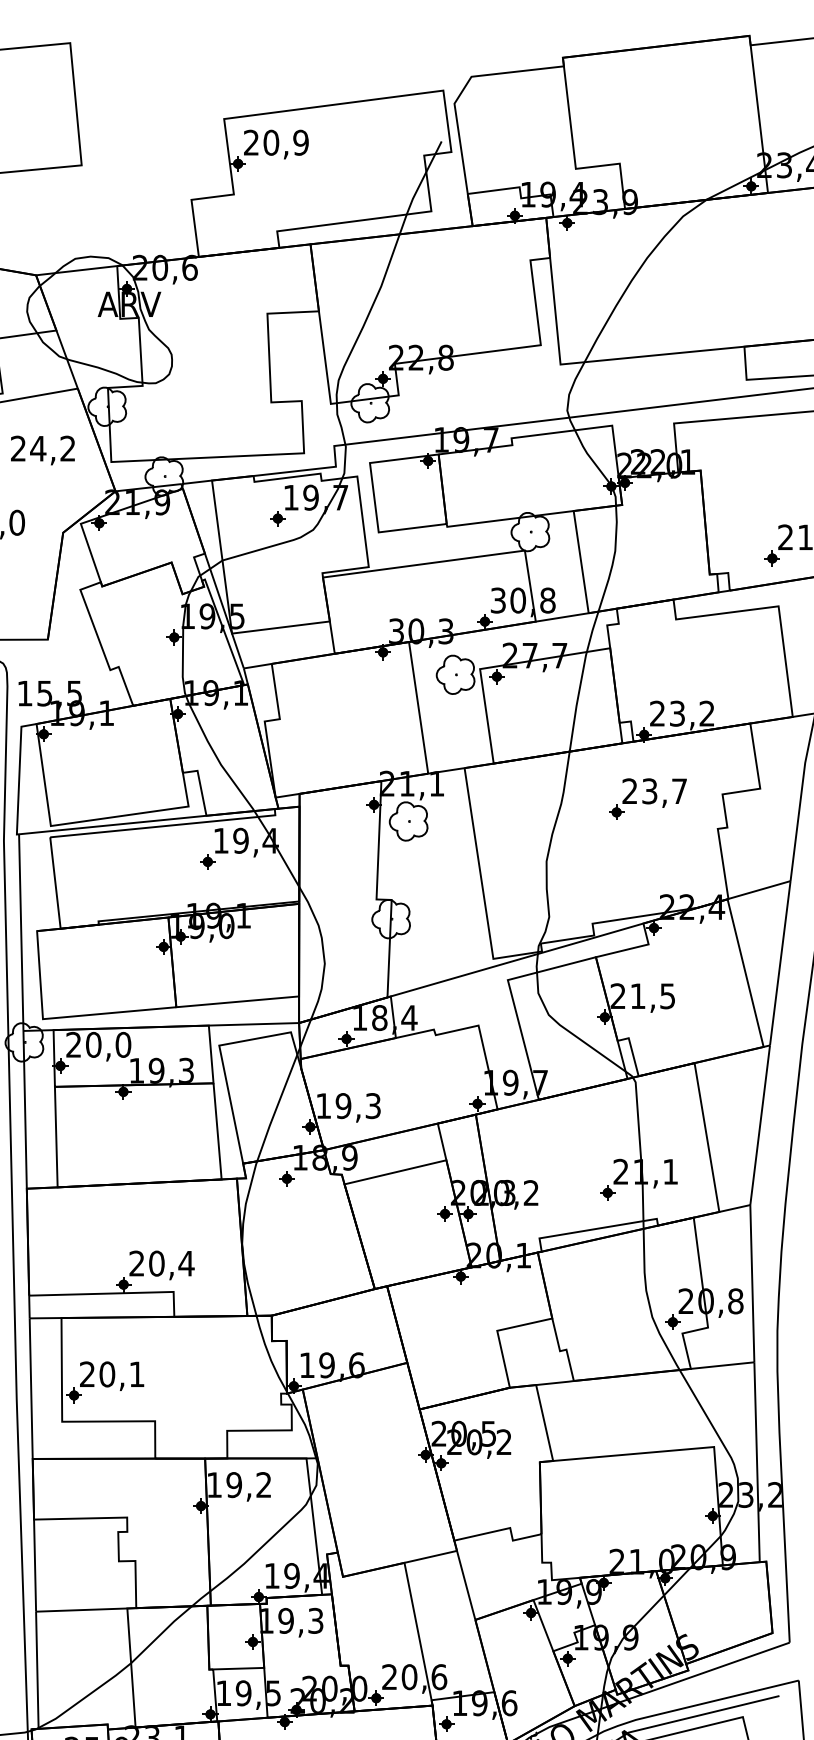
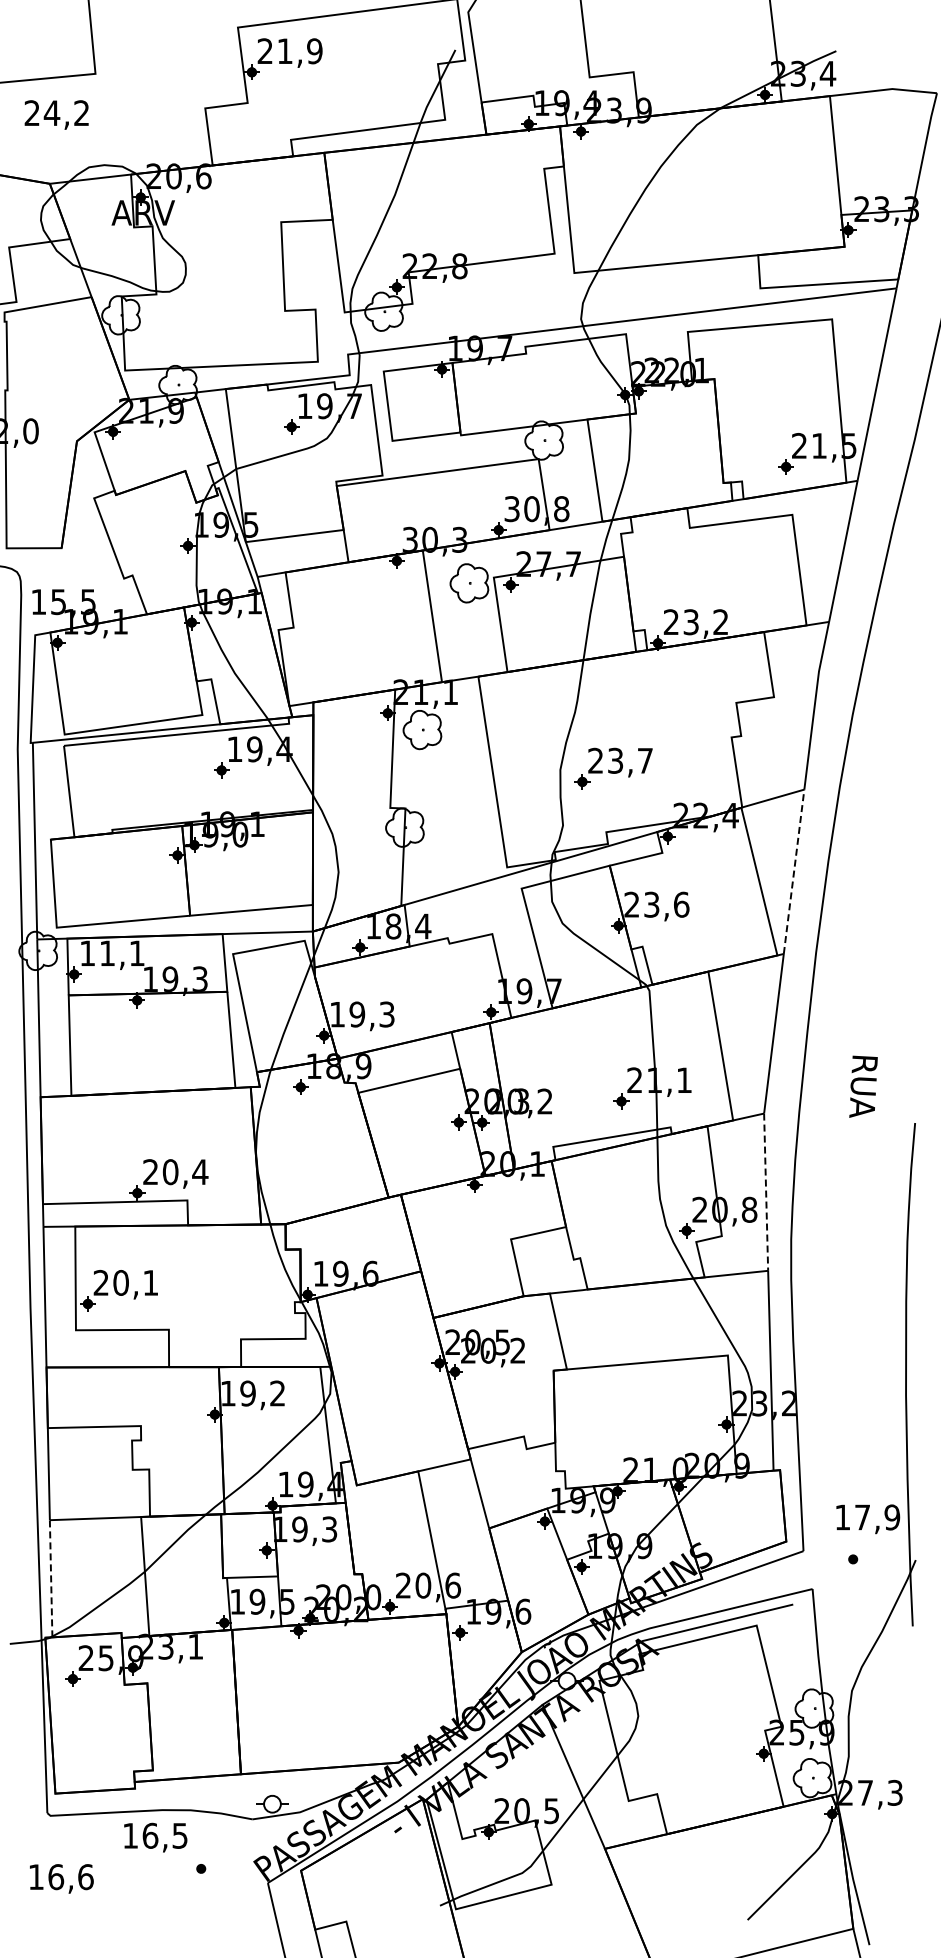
text: (270, 142) -> (284, 51), 20,9 -> 21,9
text: (42, 449) -> (56, 114), moved
part: (647, 798) -> (613, 768), moved
line: (780, 962) -> (794, 871), solid -> dashed
text: (652, 995) -> (666, 904), 21,5 -> 23,6
text: (98, 1044) -> (112, 953), 20,0 -> 11,1
line: (752, 1283) -> (766, 1192), solid -> dashed
line: (37, 1669) -> (51, 1578), solid -> dashed

